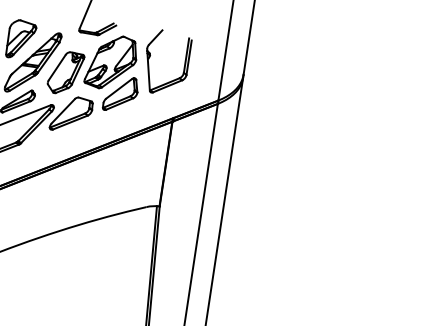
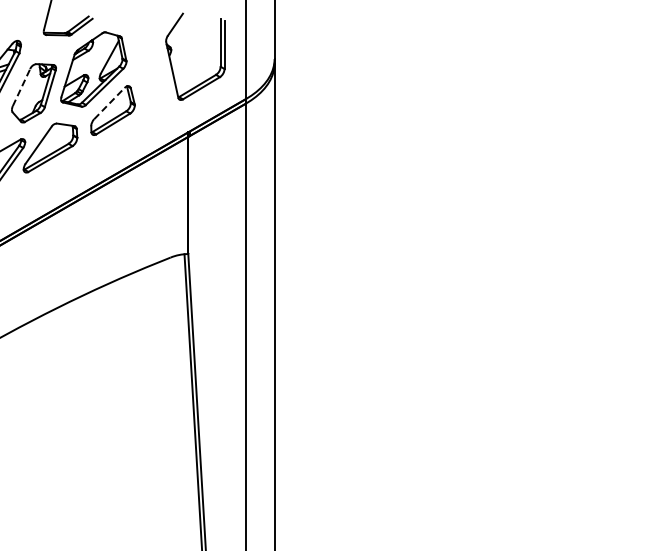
part: (150, 55) -> (172, 50), moved
line: (57, 67) -> (21, 87), solid -> dashed
line: (119, 88) -> (109, 103), solid -> dashed

